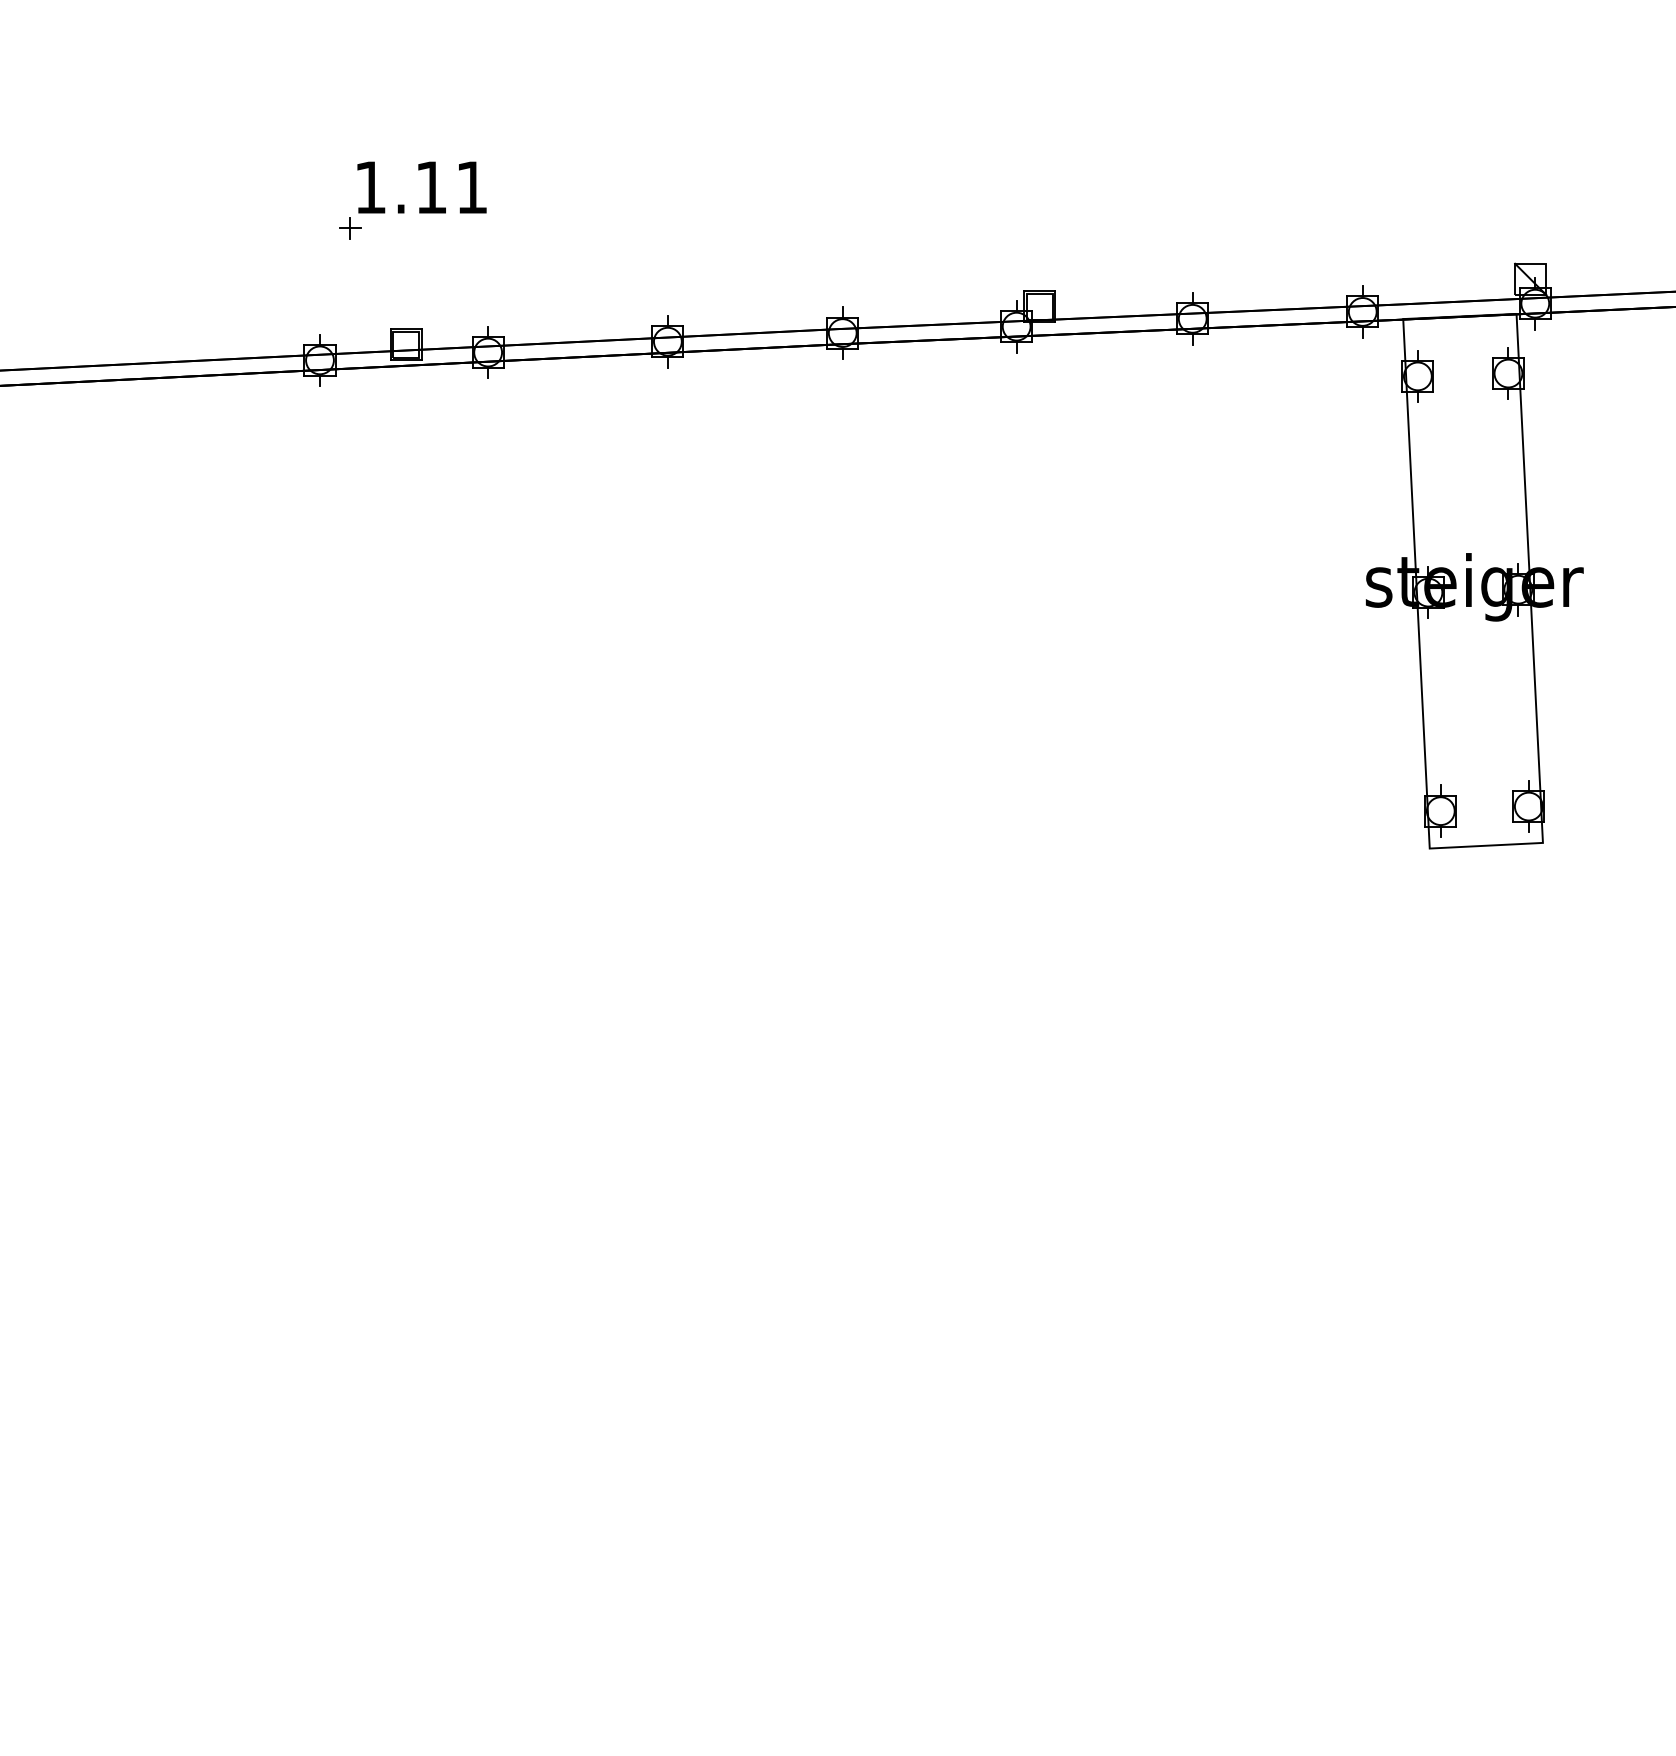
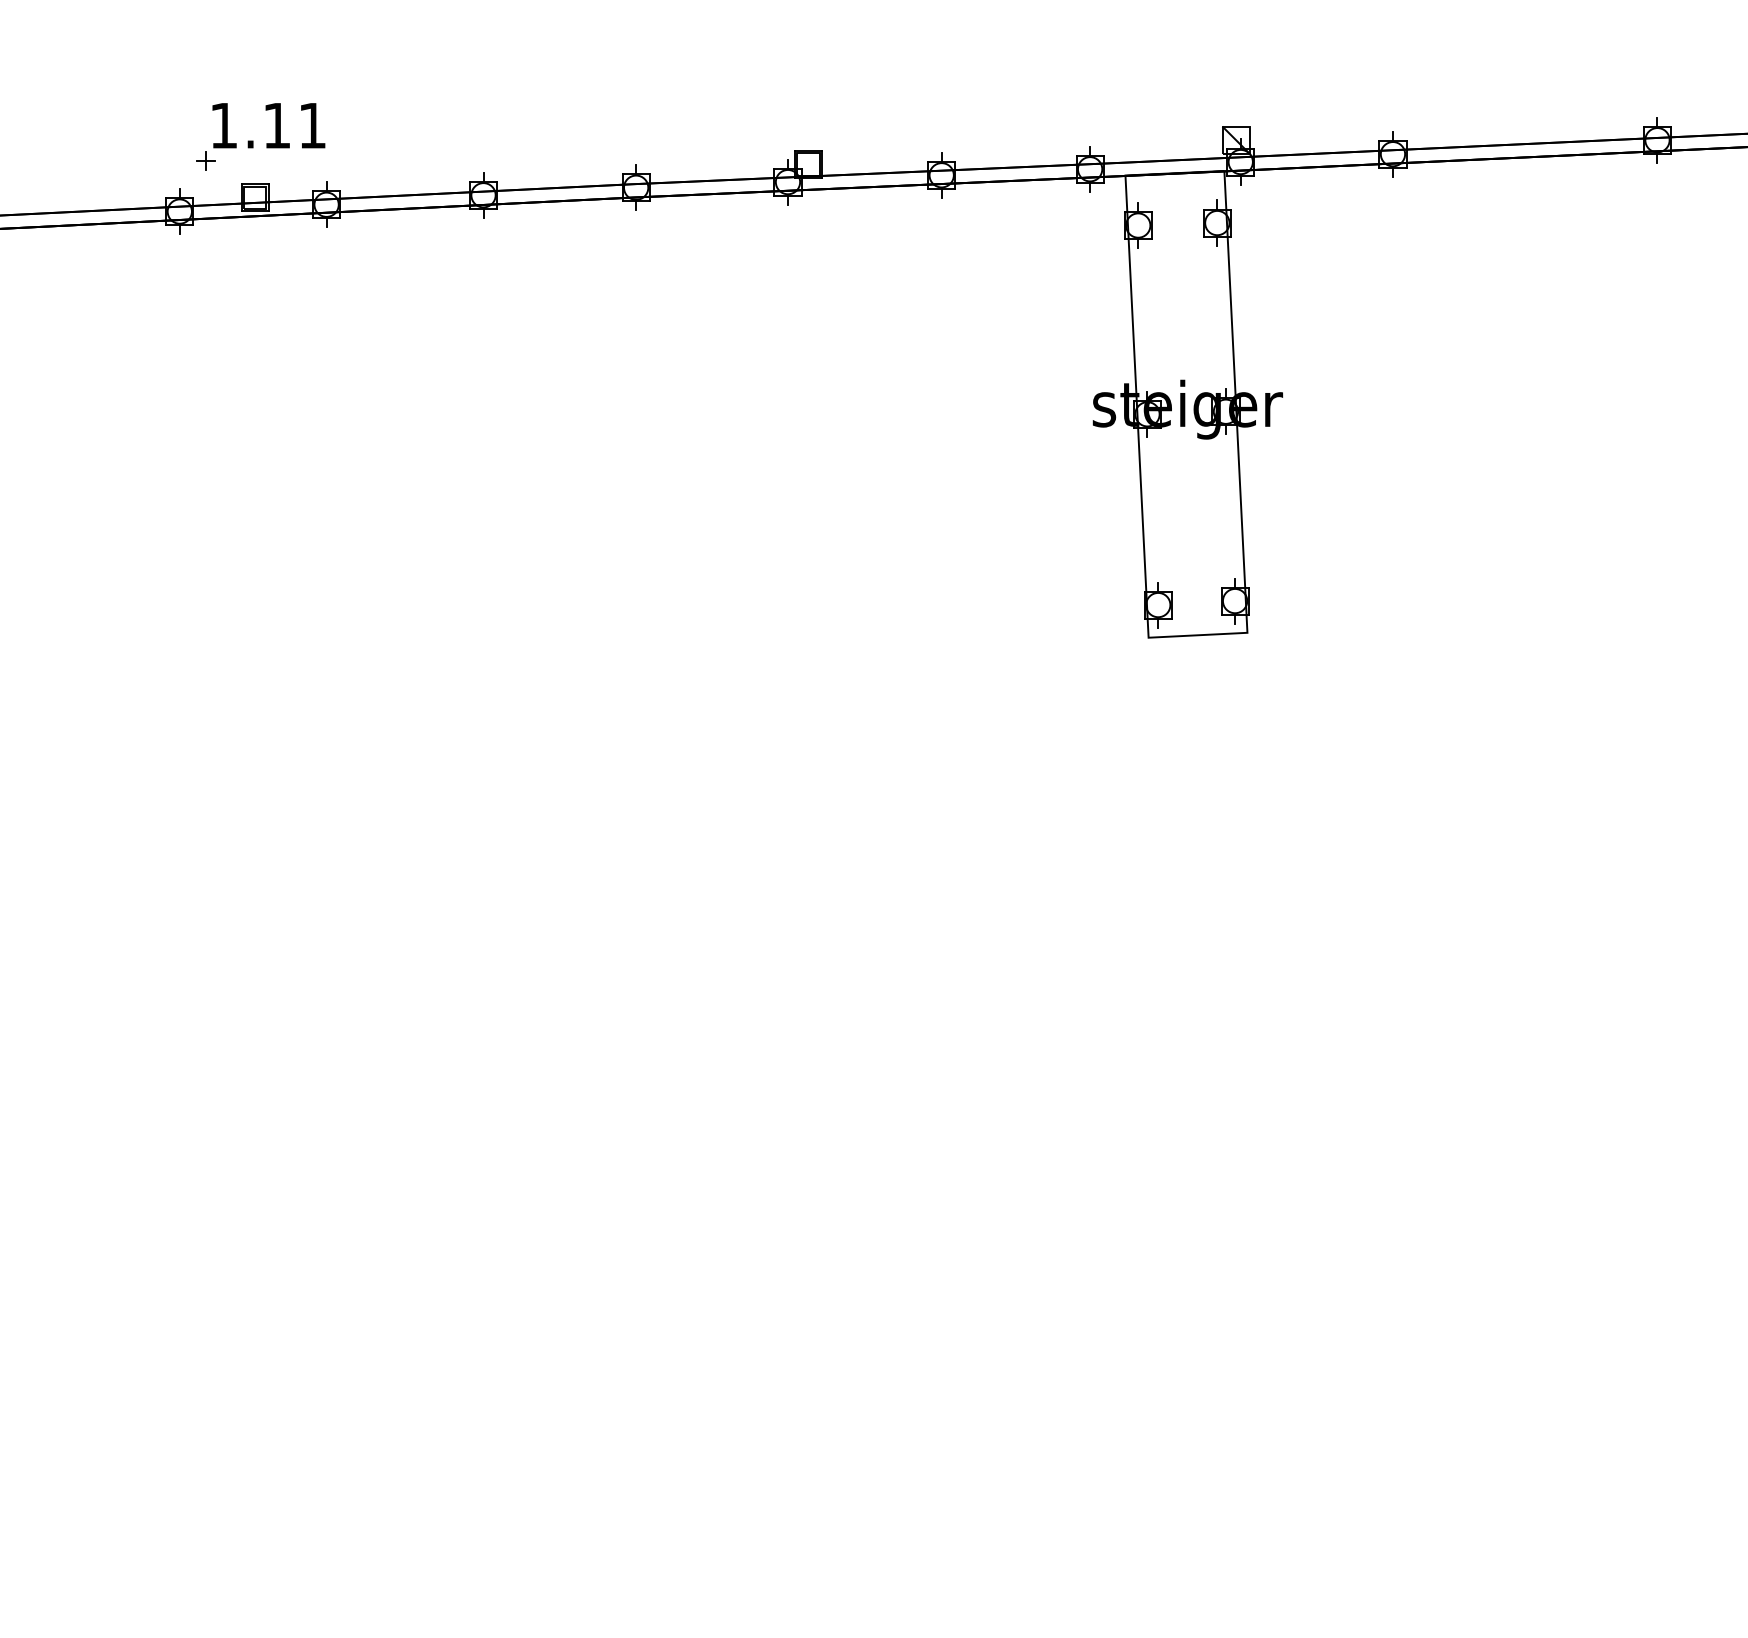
part: (404, 204) -> (253, 140), moved

